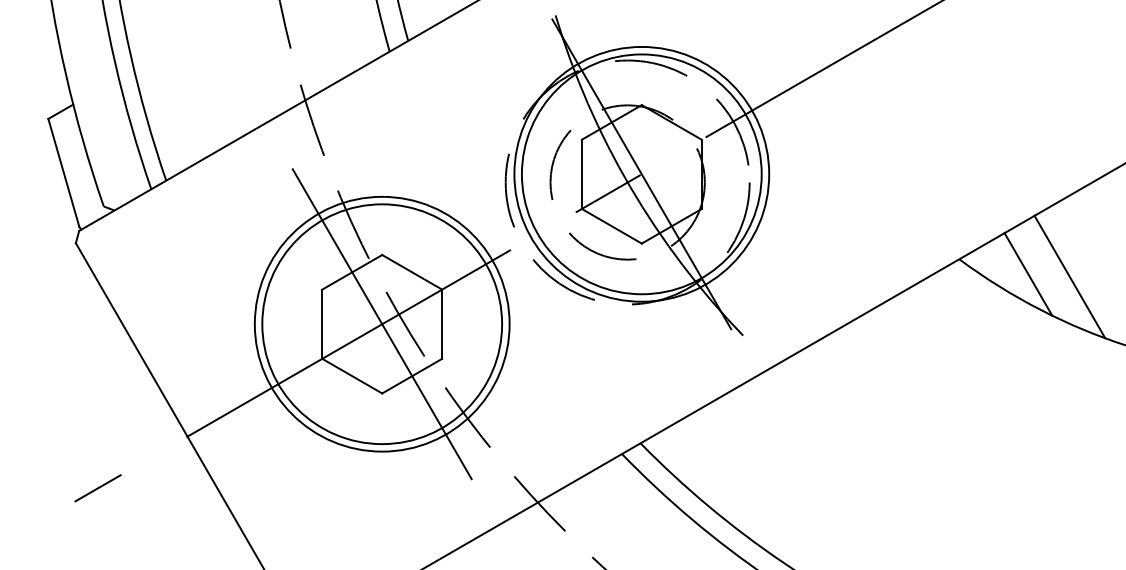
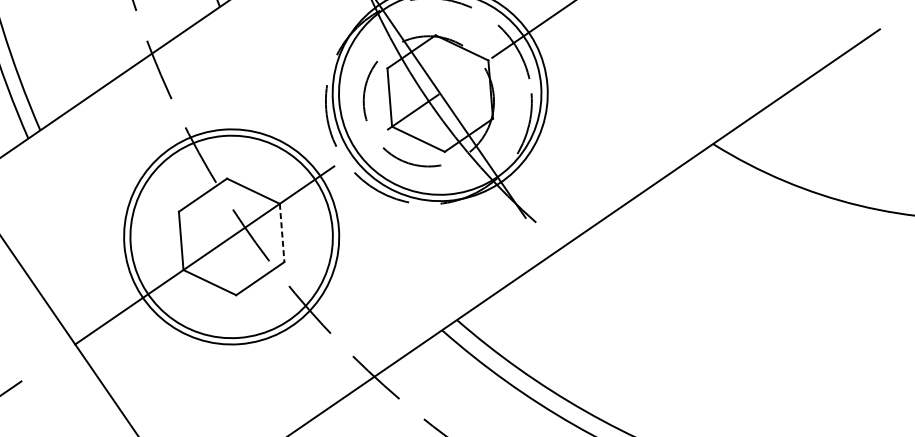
line: (1028, 274) -> (772, 152), removed
line: (1069, 276) -> (806, 151), removed
line: (382, 323) -> (231, 236), removed
line: (442, 324) -> (282, 233), solid -> dashed

